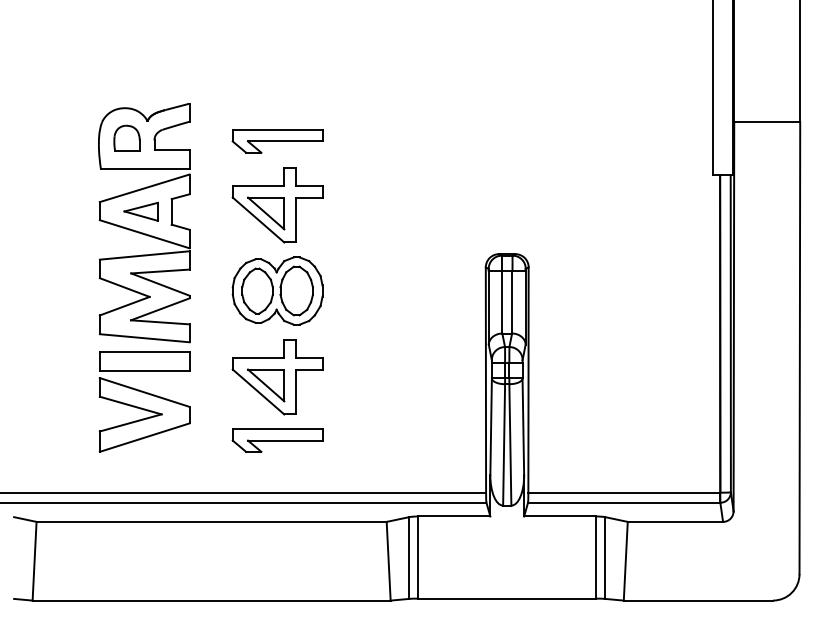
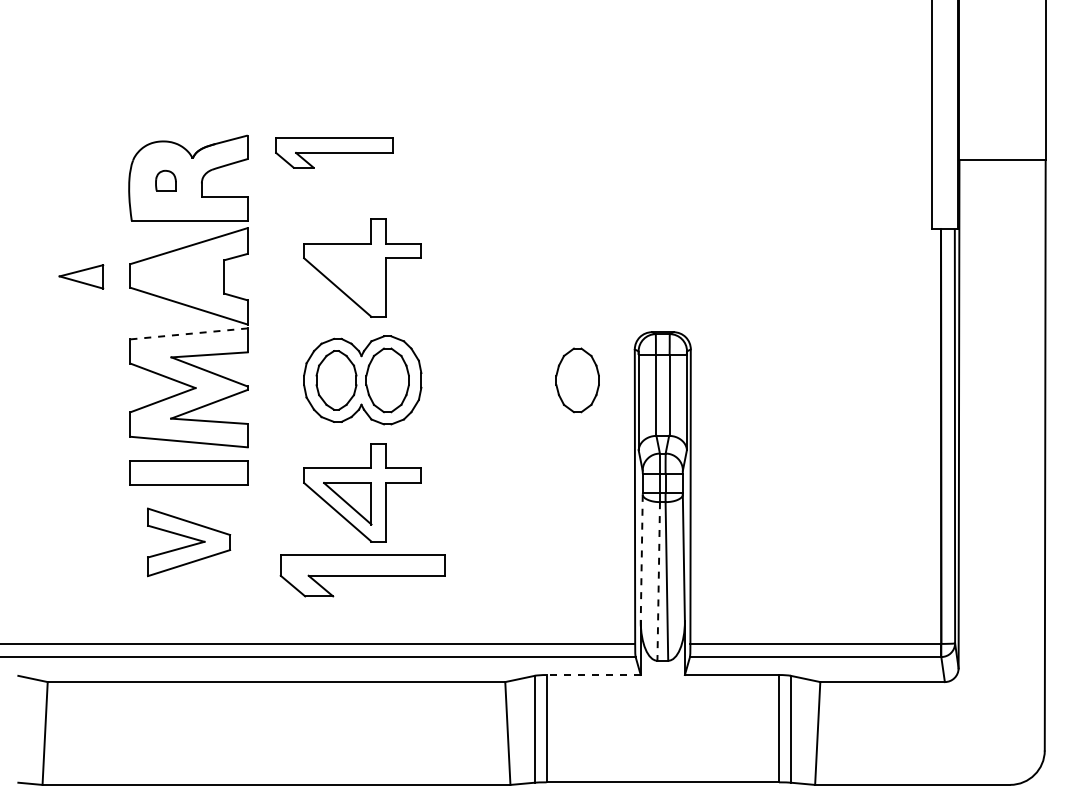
part: (126, 138) -> (165, 180), size x0.6
part: (277, 141) -> (334, 152), moved
part: (141, 211) -> (81, 276), moved
part: (265, 213) -> (347, 278), removed
line: (145, 255) -> (189, 333), solid -> dashed
part: (441, 291) -> (577, 380), added
part: (144, 415) -> (188, 542), size x0.7
line: (490, 427) -> (641, 558), solid -> dashed
part: (277, 440) -> (362, 575), size x1.4
line: (503, 444) -> (658, 581), solid -> dashed
line: (454, 516) -> (593, 674), solid -> dashed

